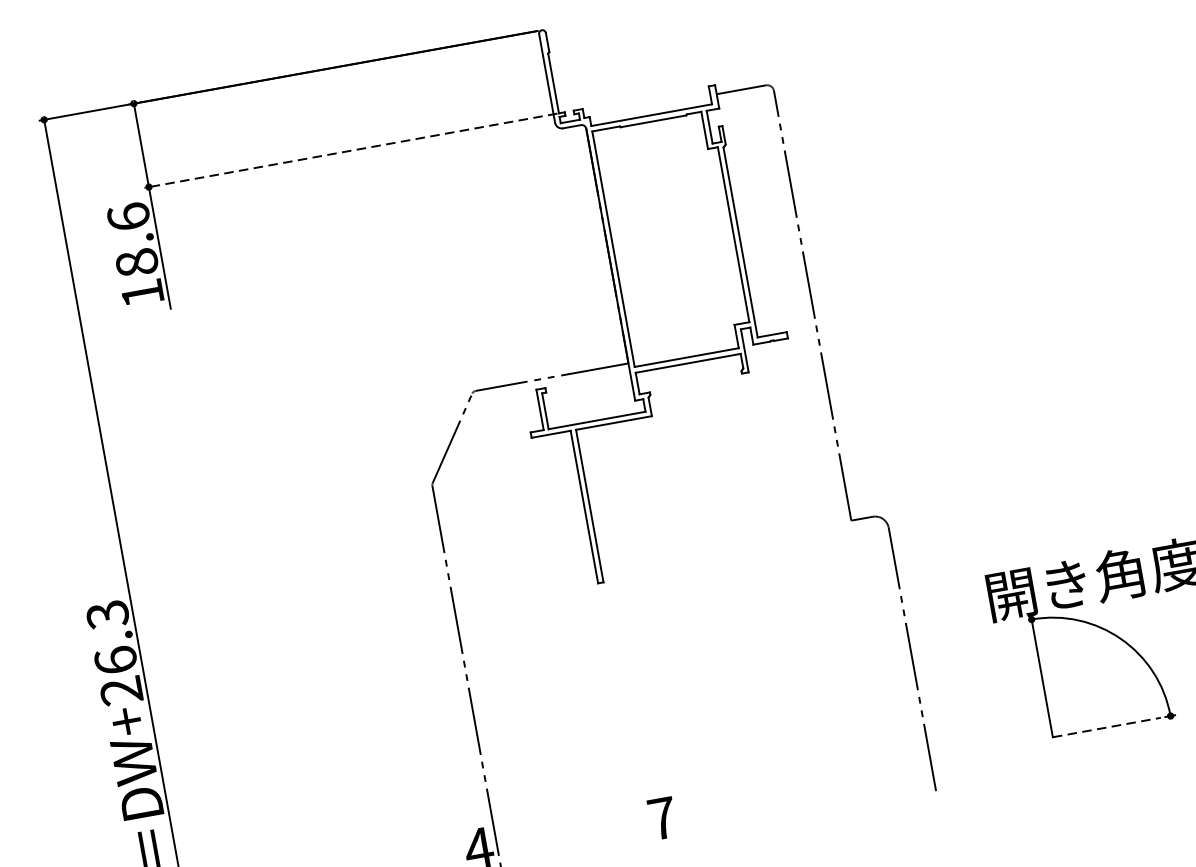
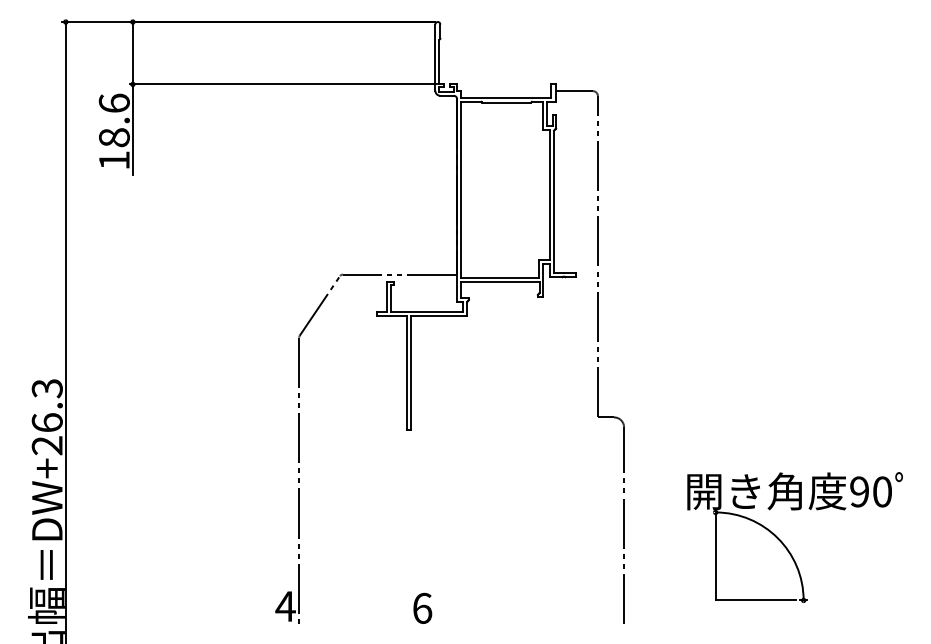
line: (350, 150) -> (283, 84), dashed -> solid
line: (1107, 727) -> (756, 600), dashed -> solid
text: (662, 817) -> (422, 607), 7 -> 6

